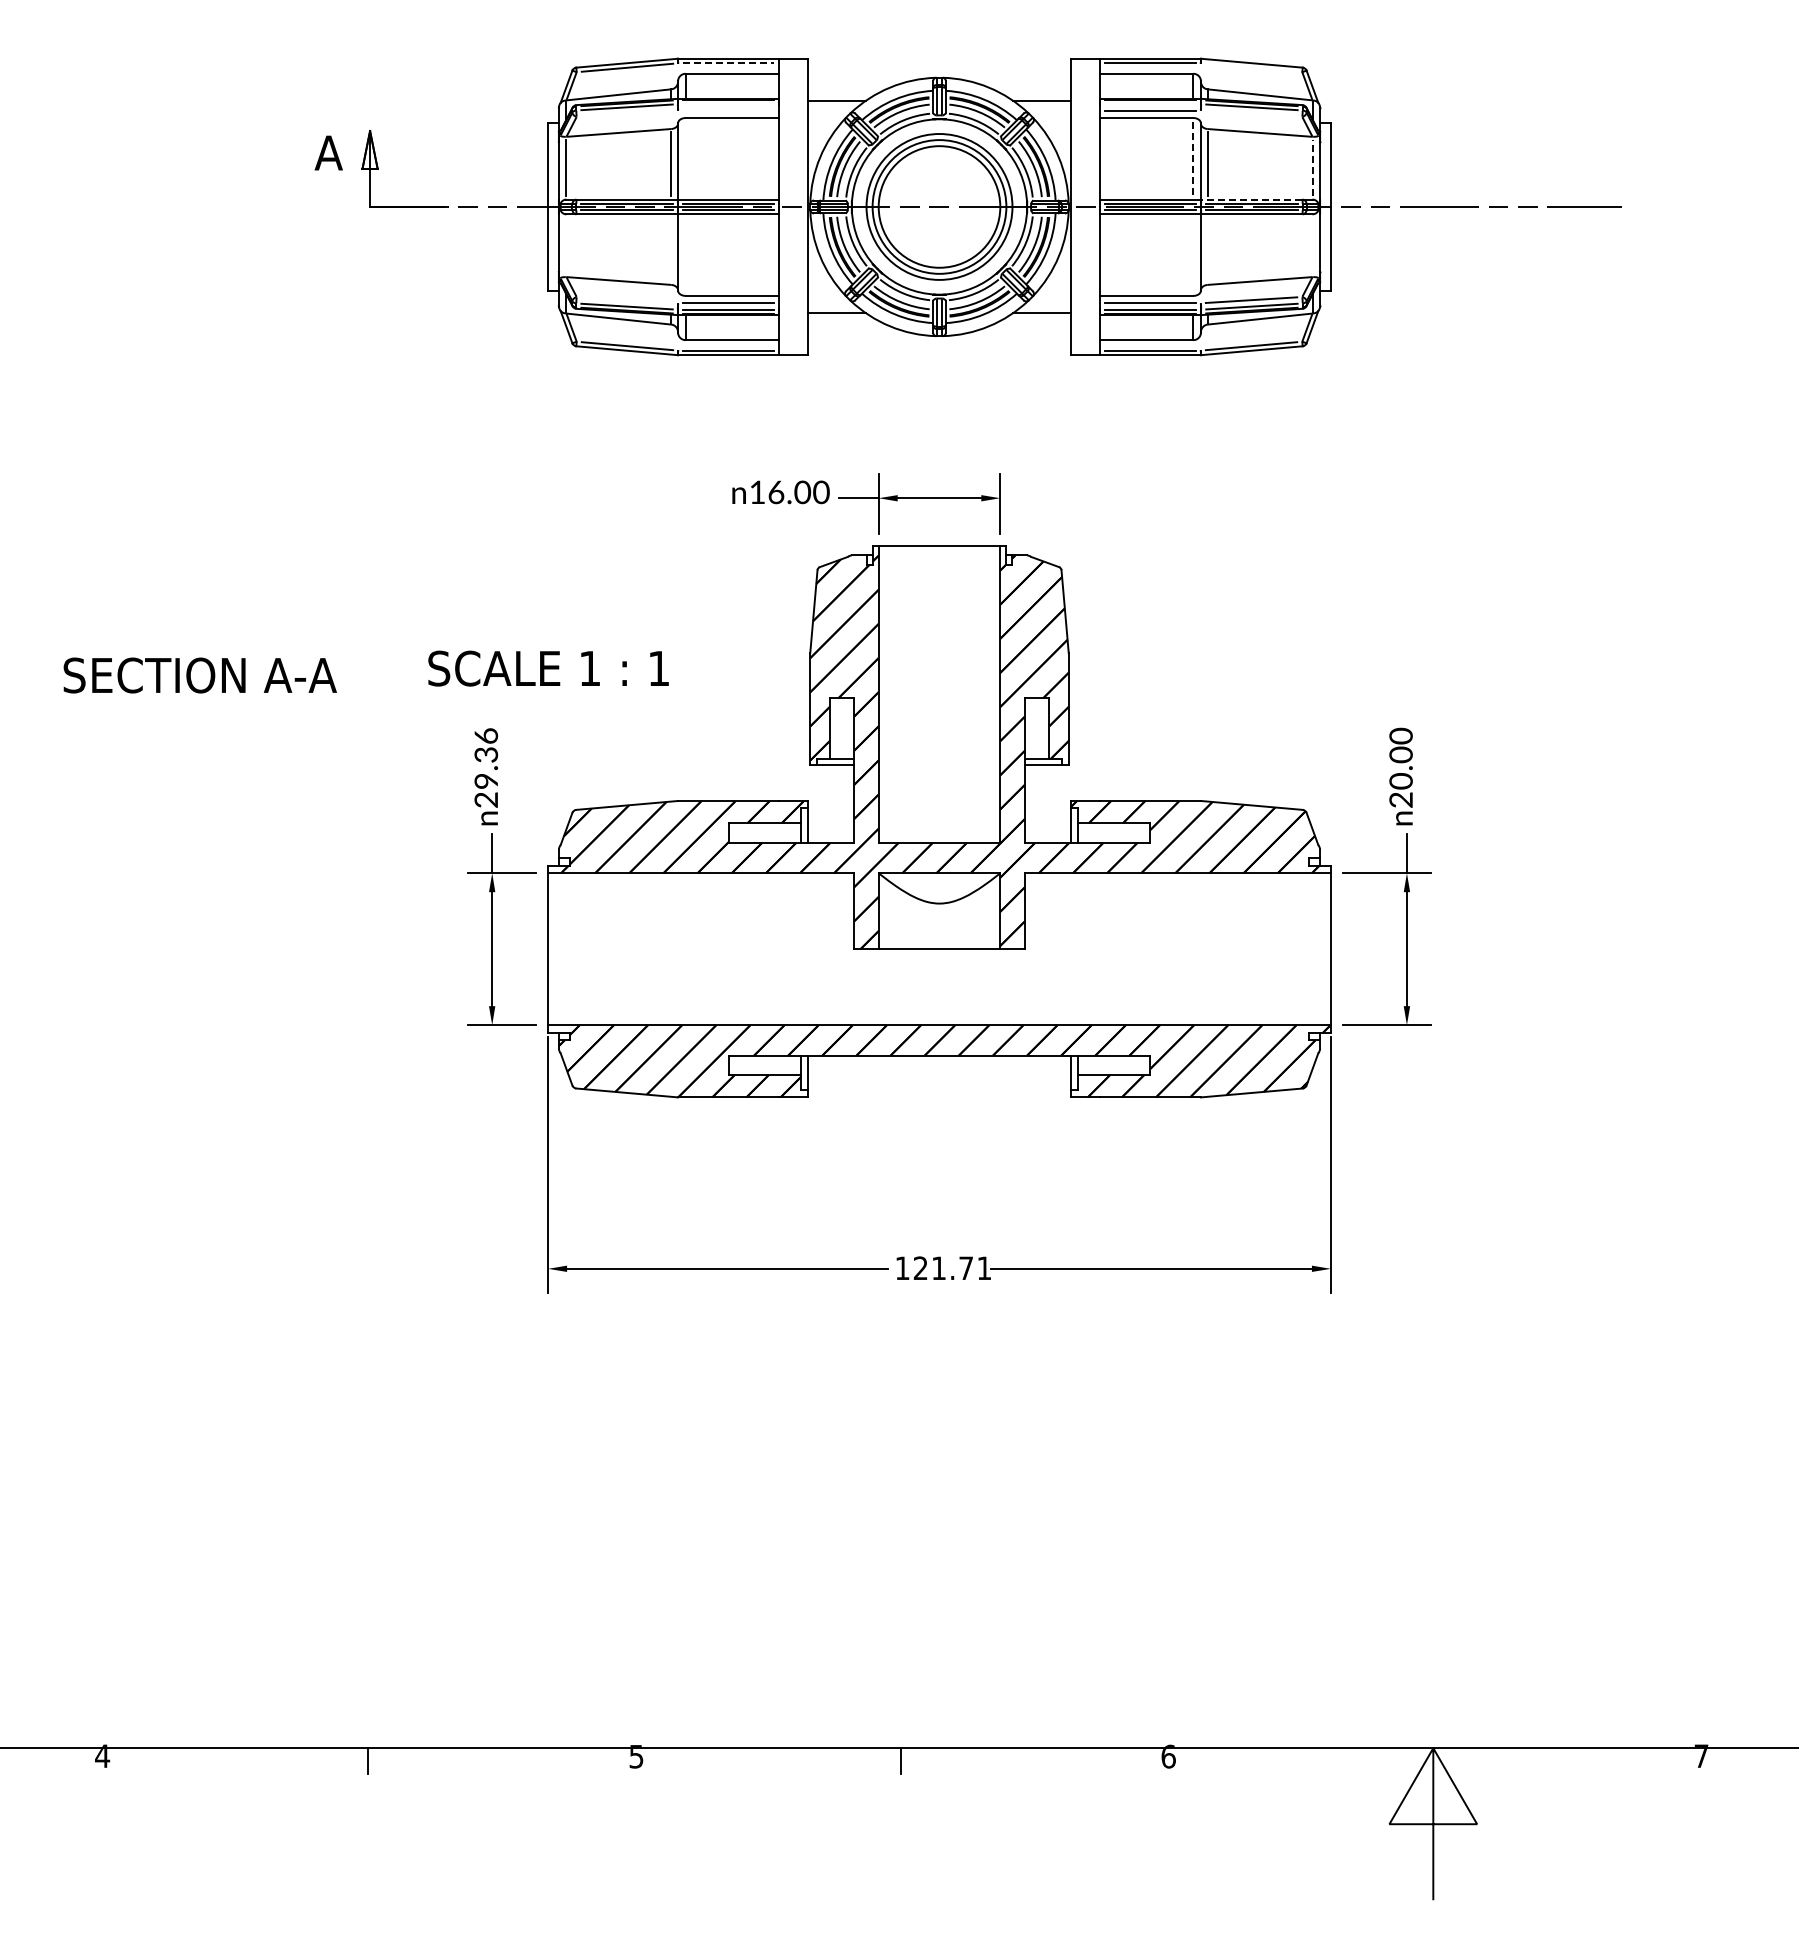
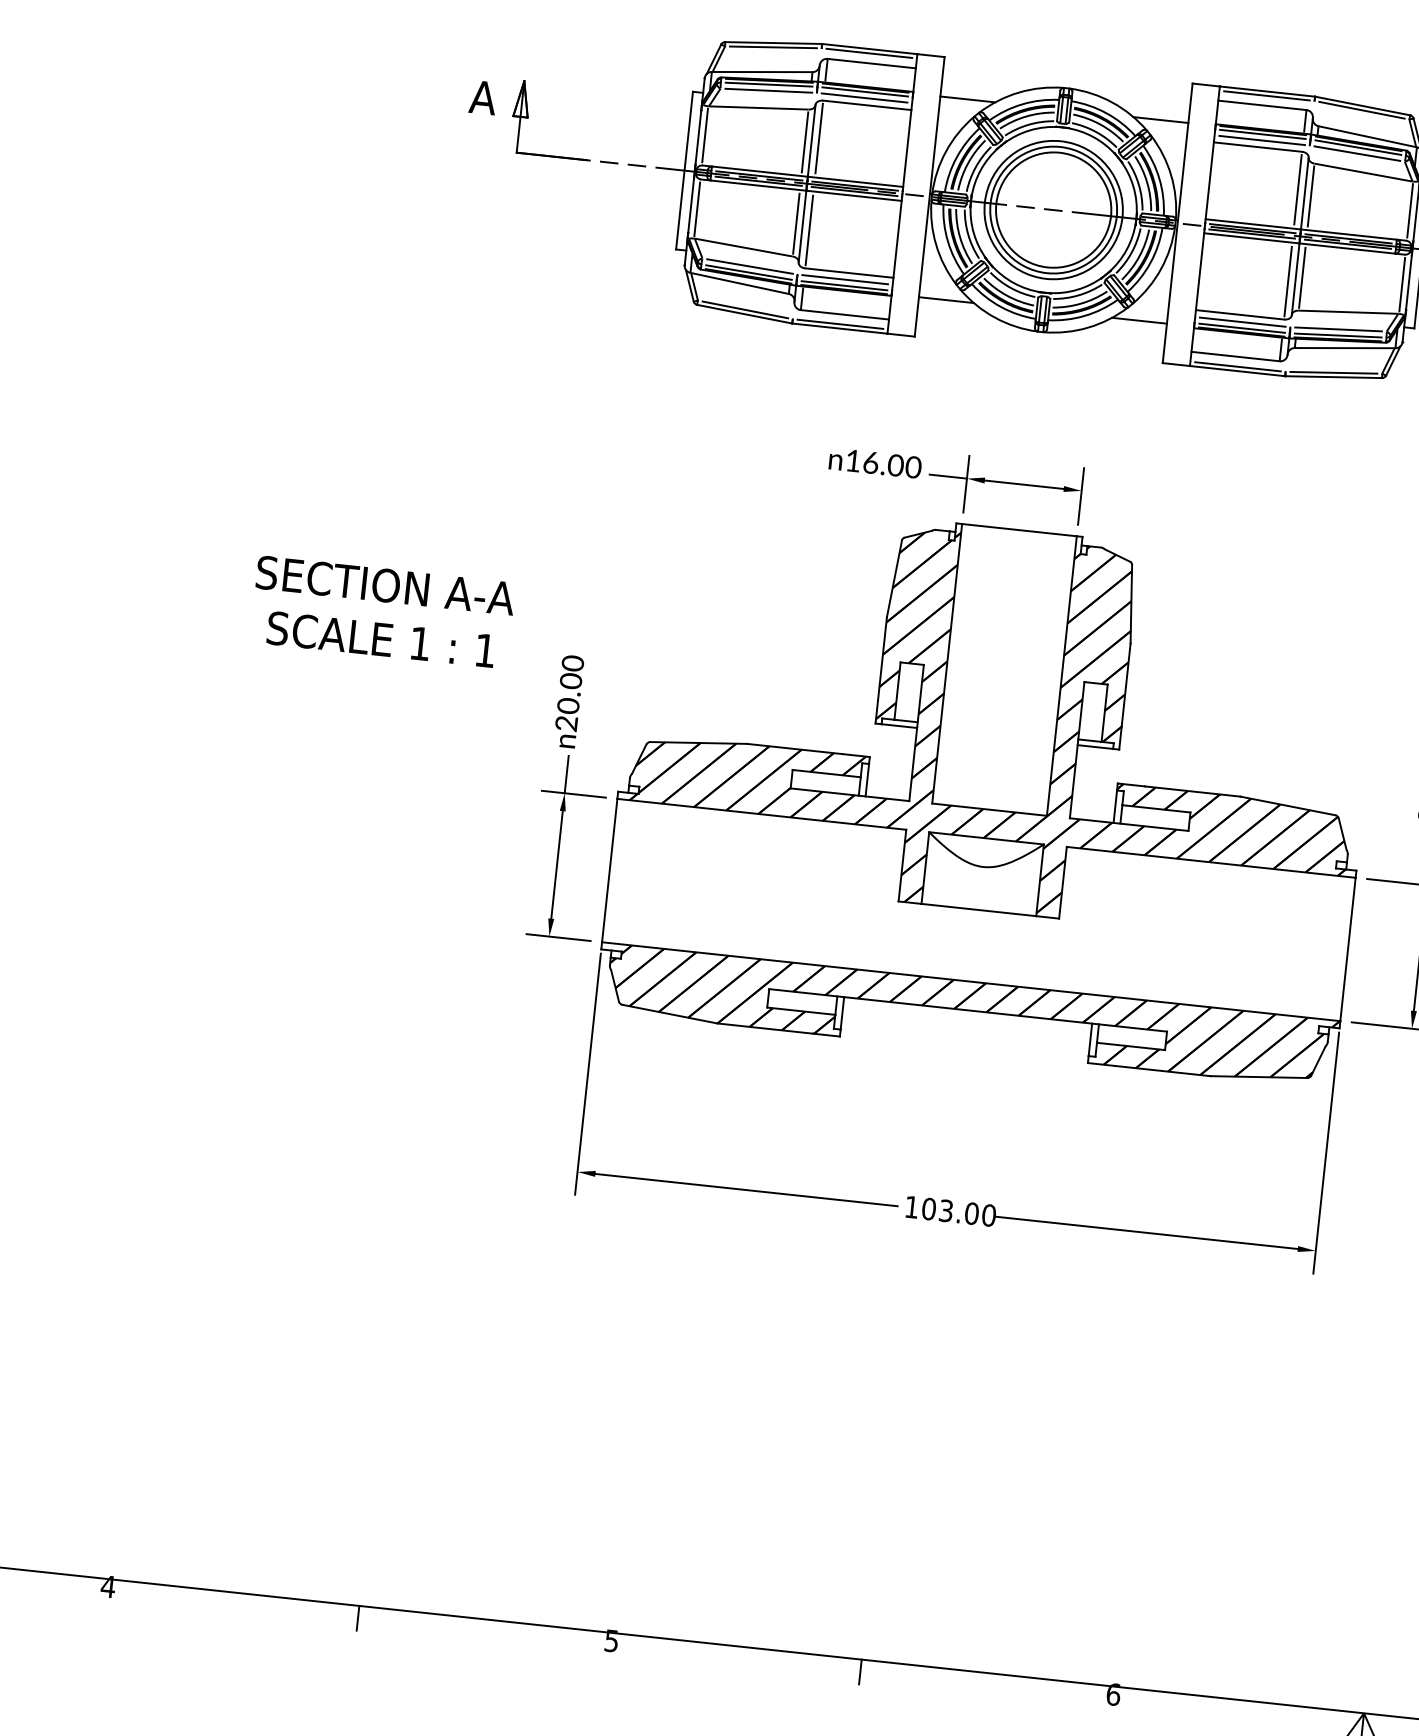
line: (729, 63) -> (870, 53), dashed -> solid
line: (1251, 67) -> (1361, 110), added
line: (728, 104) -> (865, 92), added
line: (1149, 104) -> (1262, 134), added
line: (728, 110) -> (864, 97), added
line: (627, 113) -> (768, 90), added
line: (1251, 113) -> (1357, 153), added
line: (685, 158) -> (819, 138), added
line: (1193, 158) -> (1298, 189), dashed -> solid
line: (1313, 167) -> (1410, 210), dashed -> solid
line: (1251, 199) -> (1348, 234), dashed -> solid
line: (565, 245) -> (697, 208), added
line: (1313, 245) -> (1402, 284), added
line: (671, 249) -> (796, 223), added
line: (1207, 249) -> (1302, 277), added
line: (685, 255) -> (809, 230), added
line: (1193, 255) -> (1288, 281), added
line: (627, 299) -> (750, 265), added
text: (548, 668) -> (381, 639), moved
text: (199, 675) -> (384, 585), moved
text: (486, 758) -> (570, 684), 29.36 -> 20.00
text: (952, 1268) -> (958, 1212), 121.71 -> 103.00

